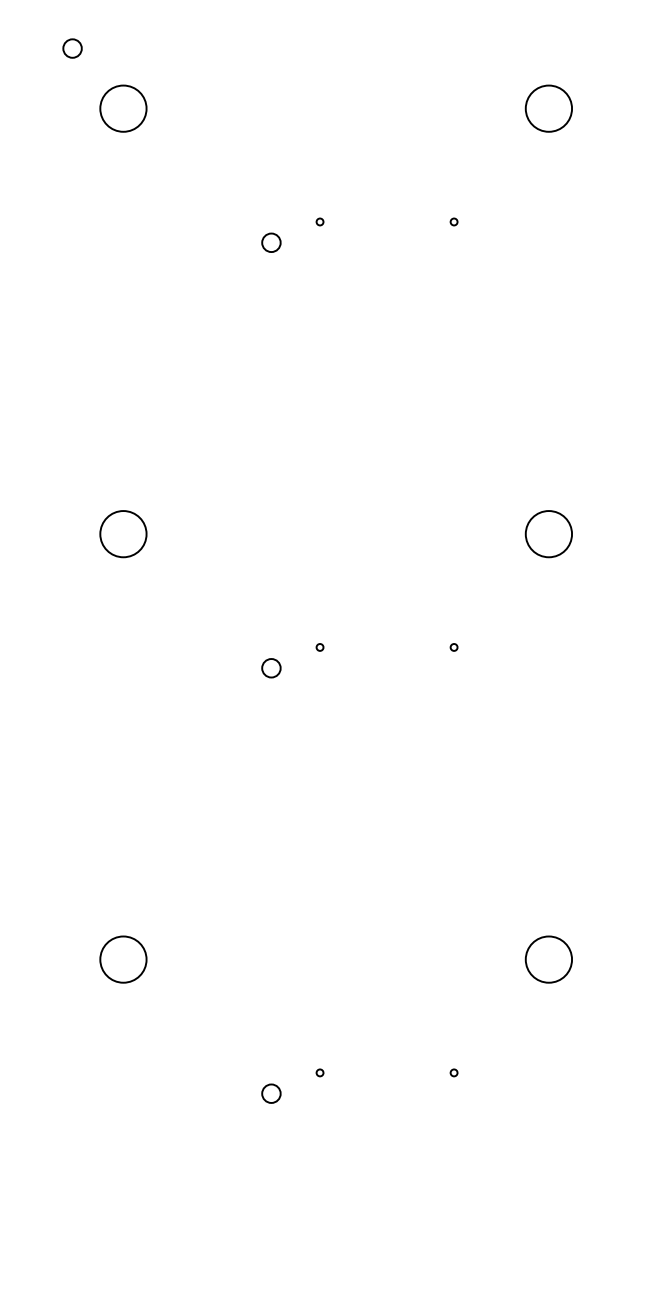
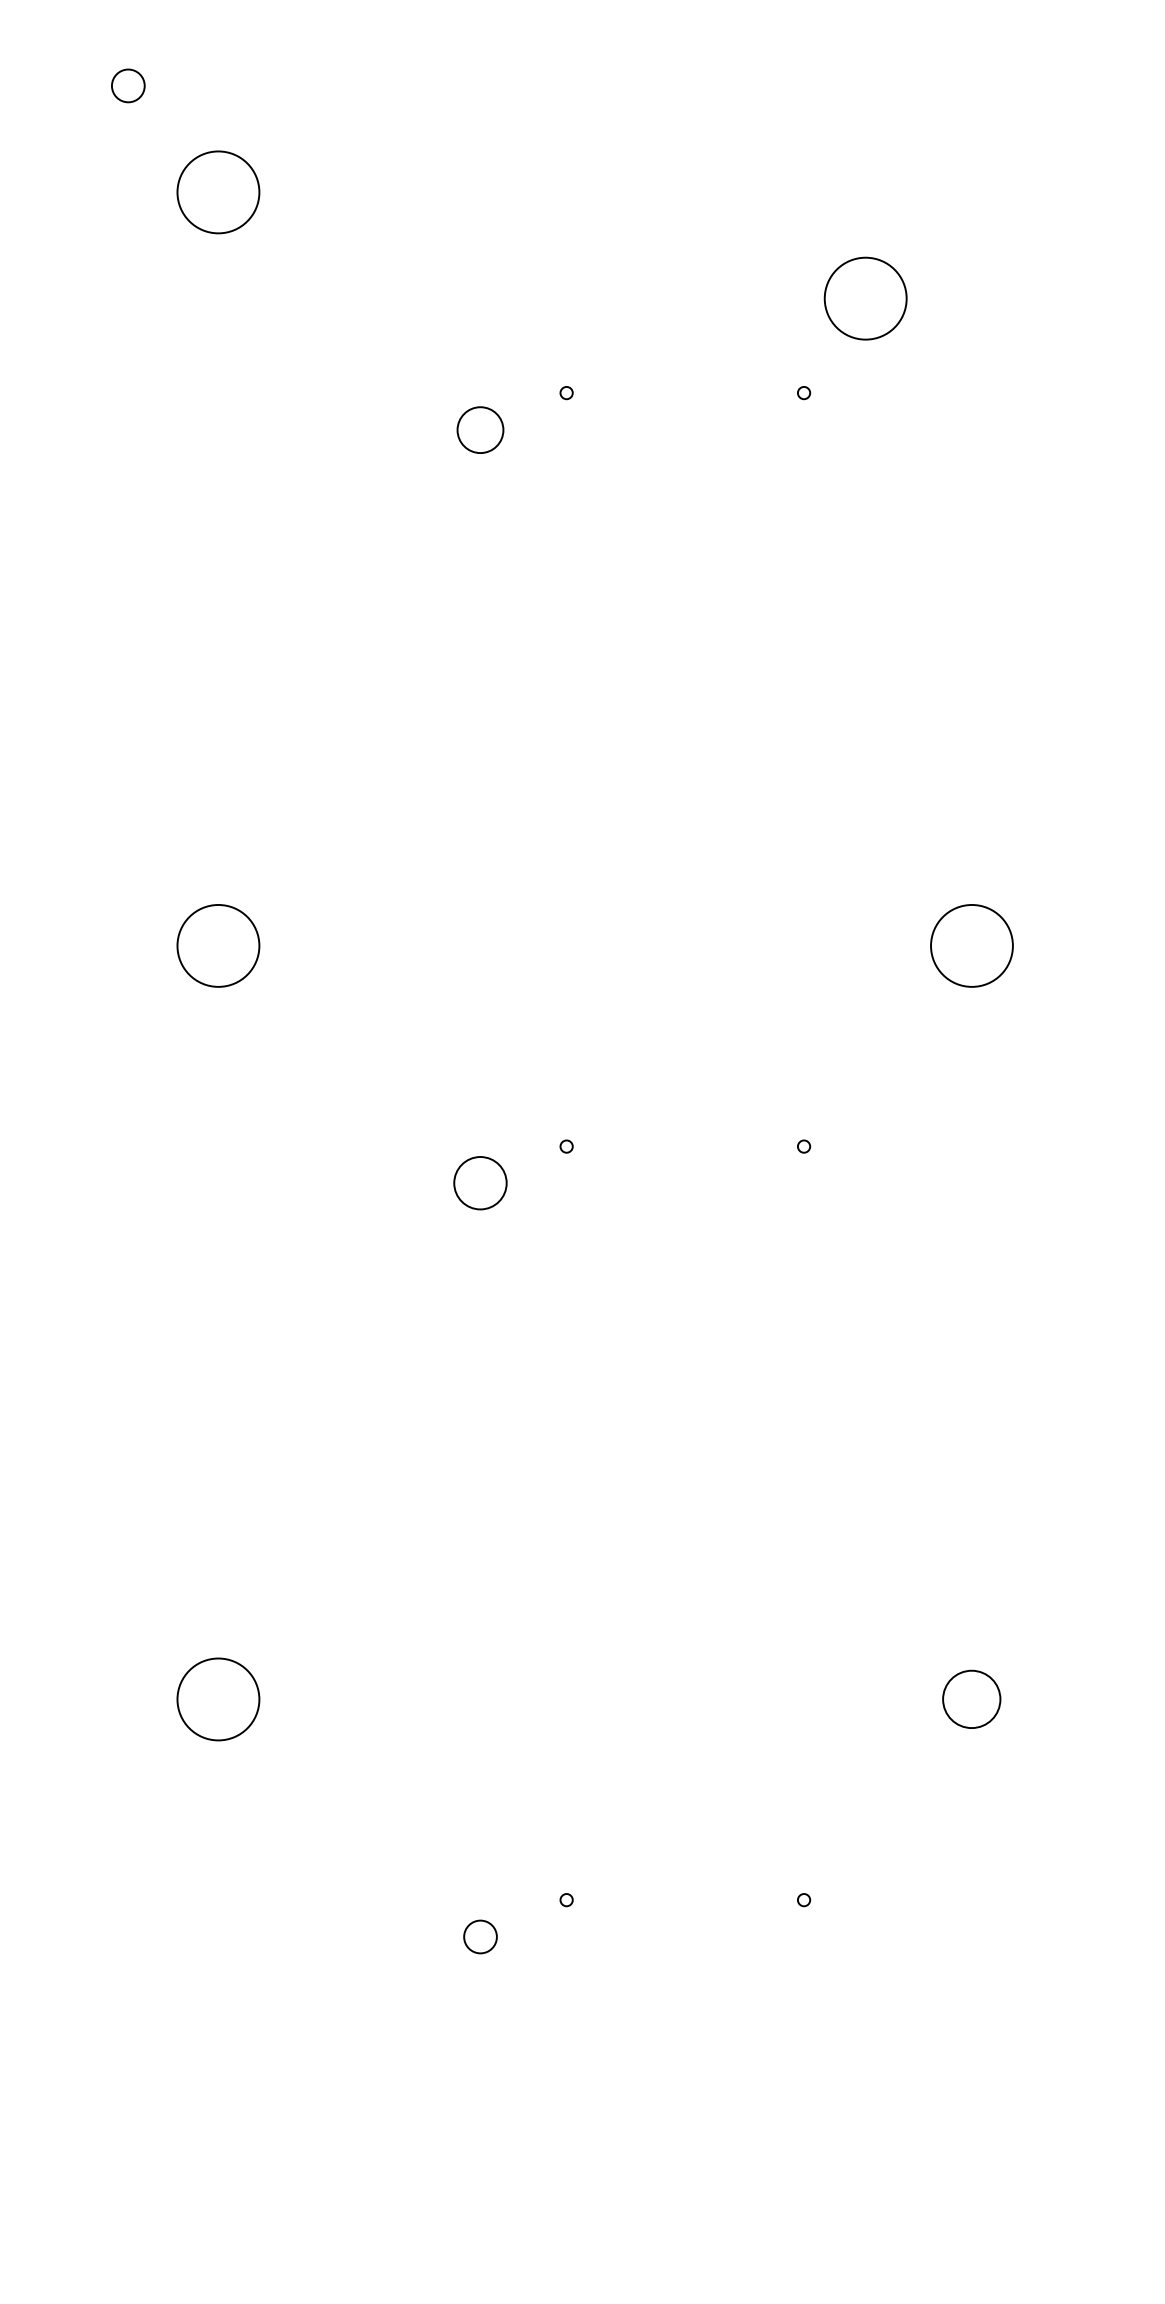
part: (548, 108) -> (864, 298), moved
part: (271, 242) -> (480, 429), size x1.4
part: (271, 668) -> (480, 1183), size x1.6
part: (548, 959) -> (971, 1699), size x0.7

